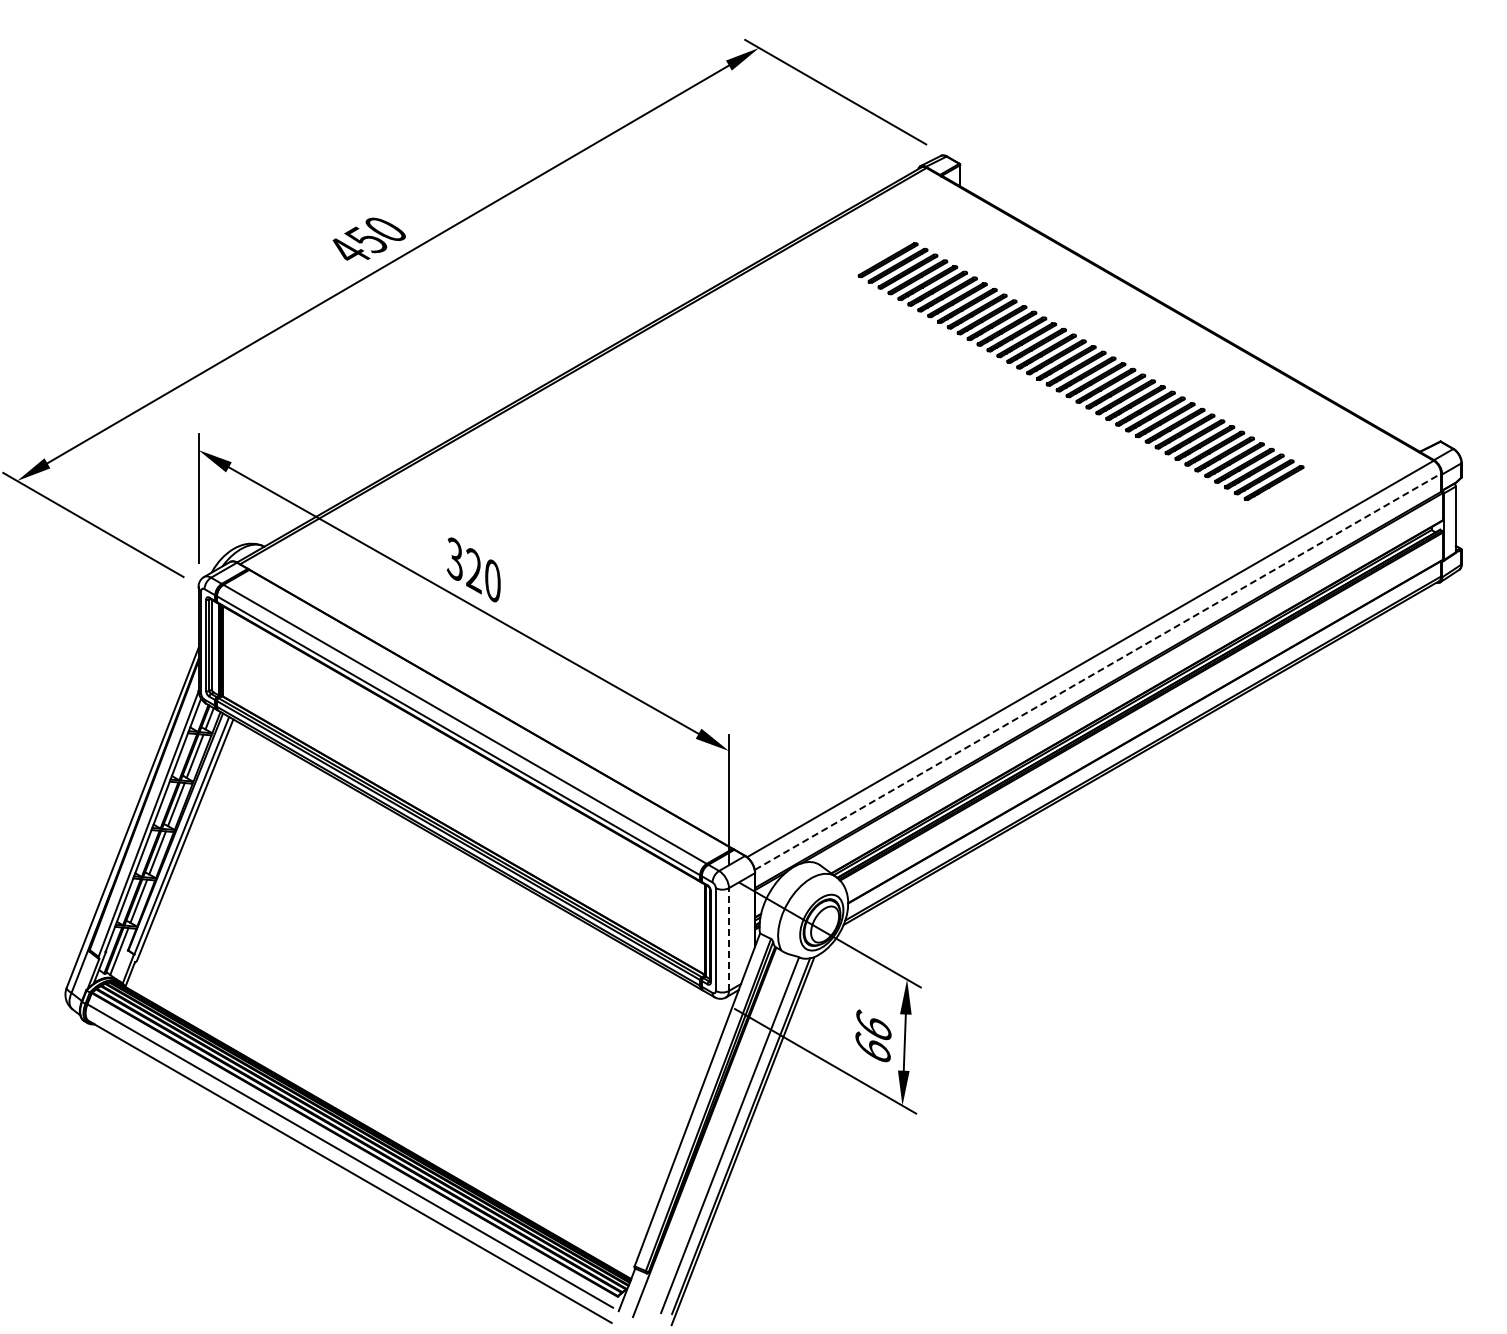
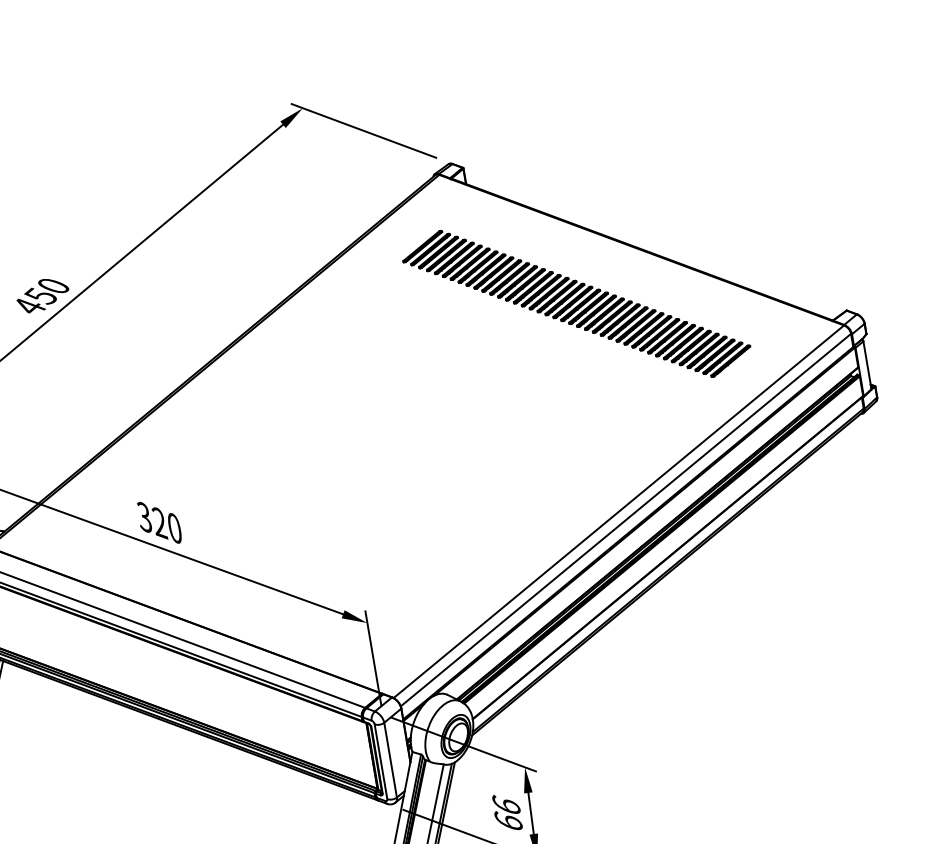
line: (1098, 671) -> (626, 519), dashed -> solid
line: (729, 939) -> (390, 760), dashed -> solid

